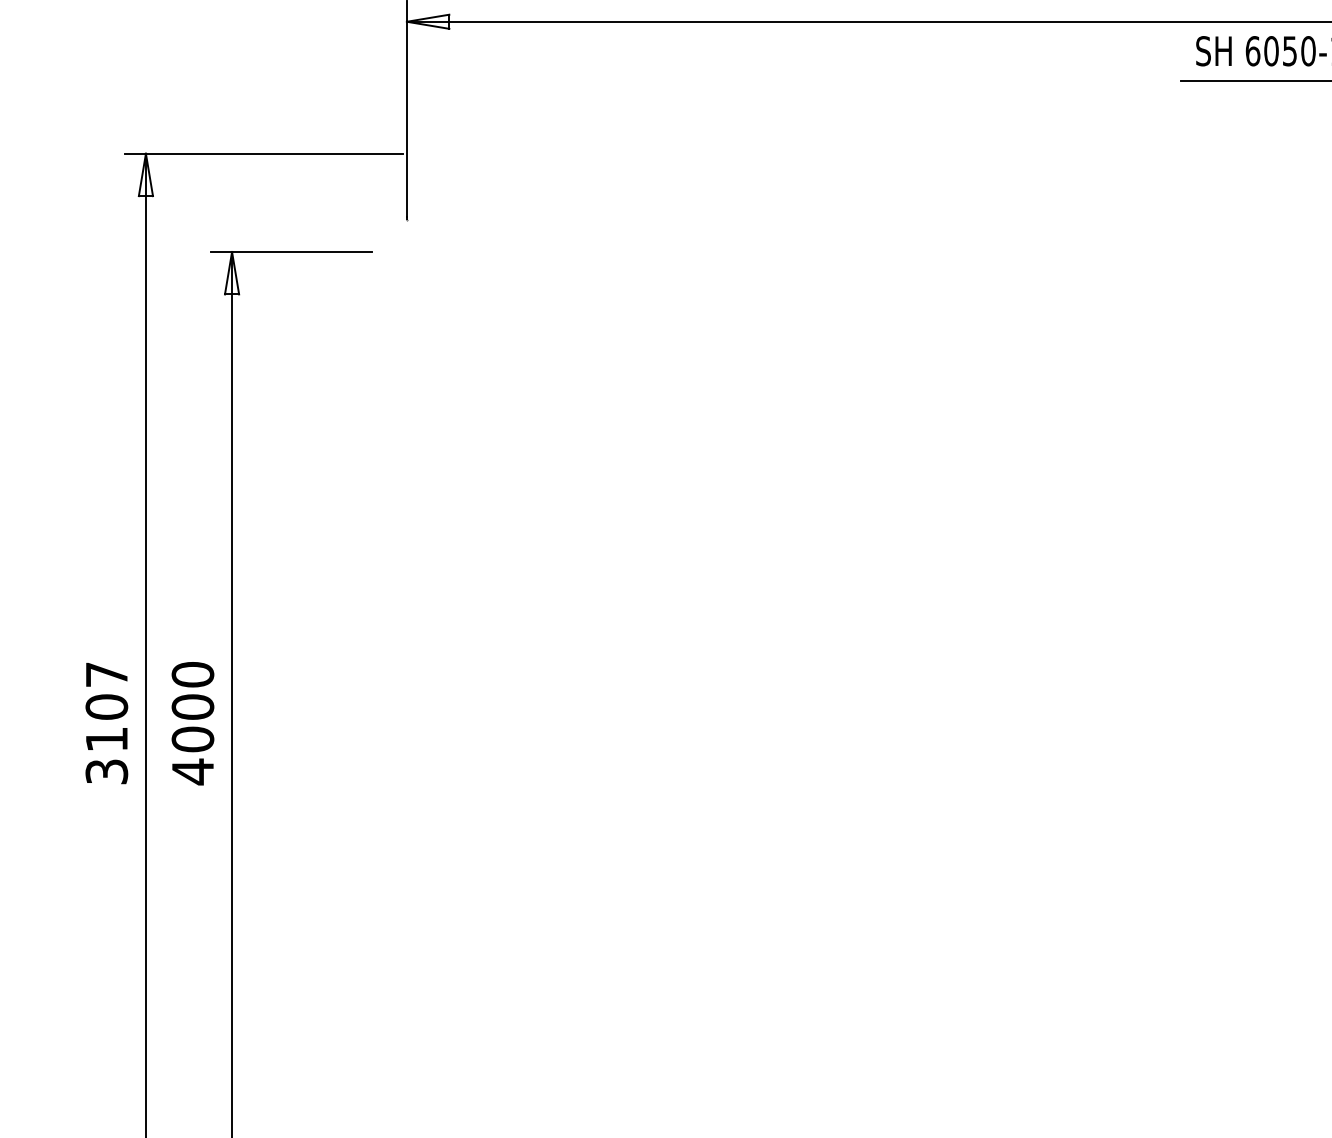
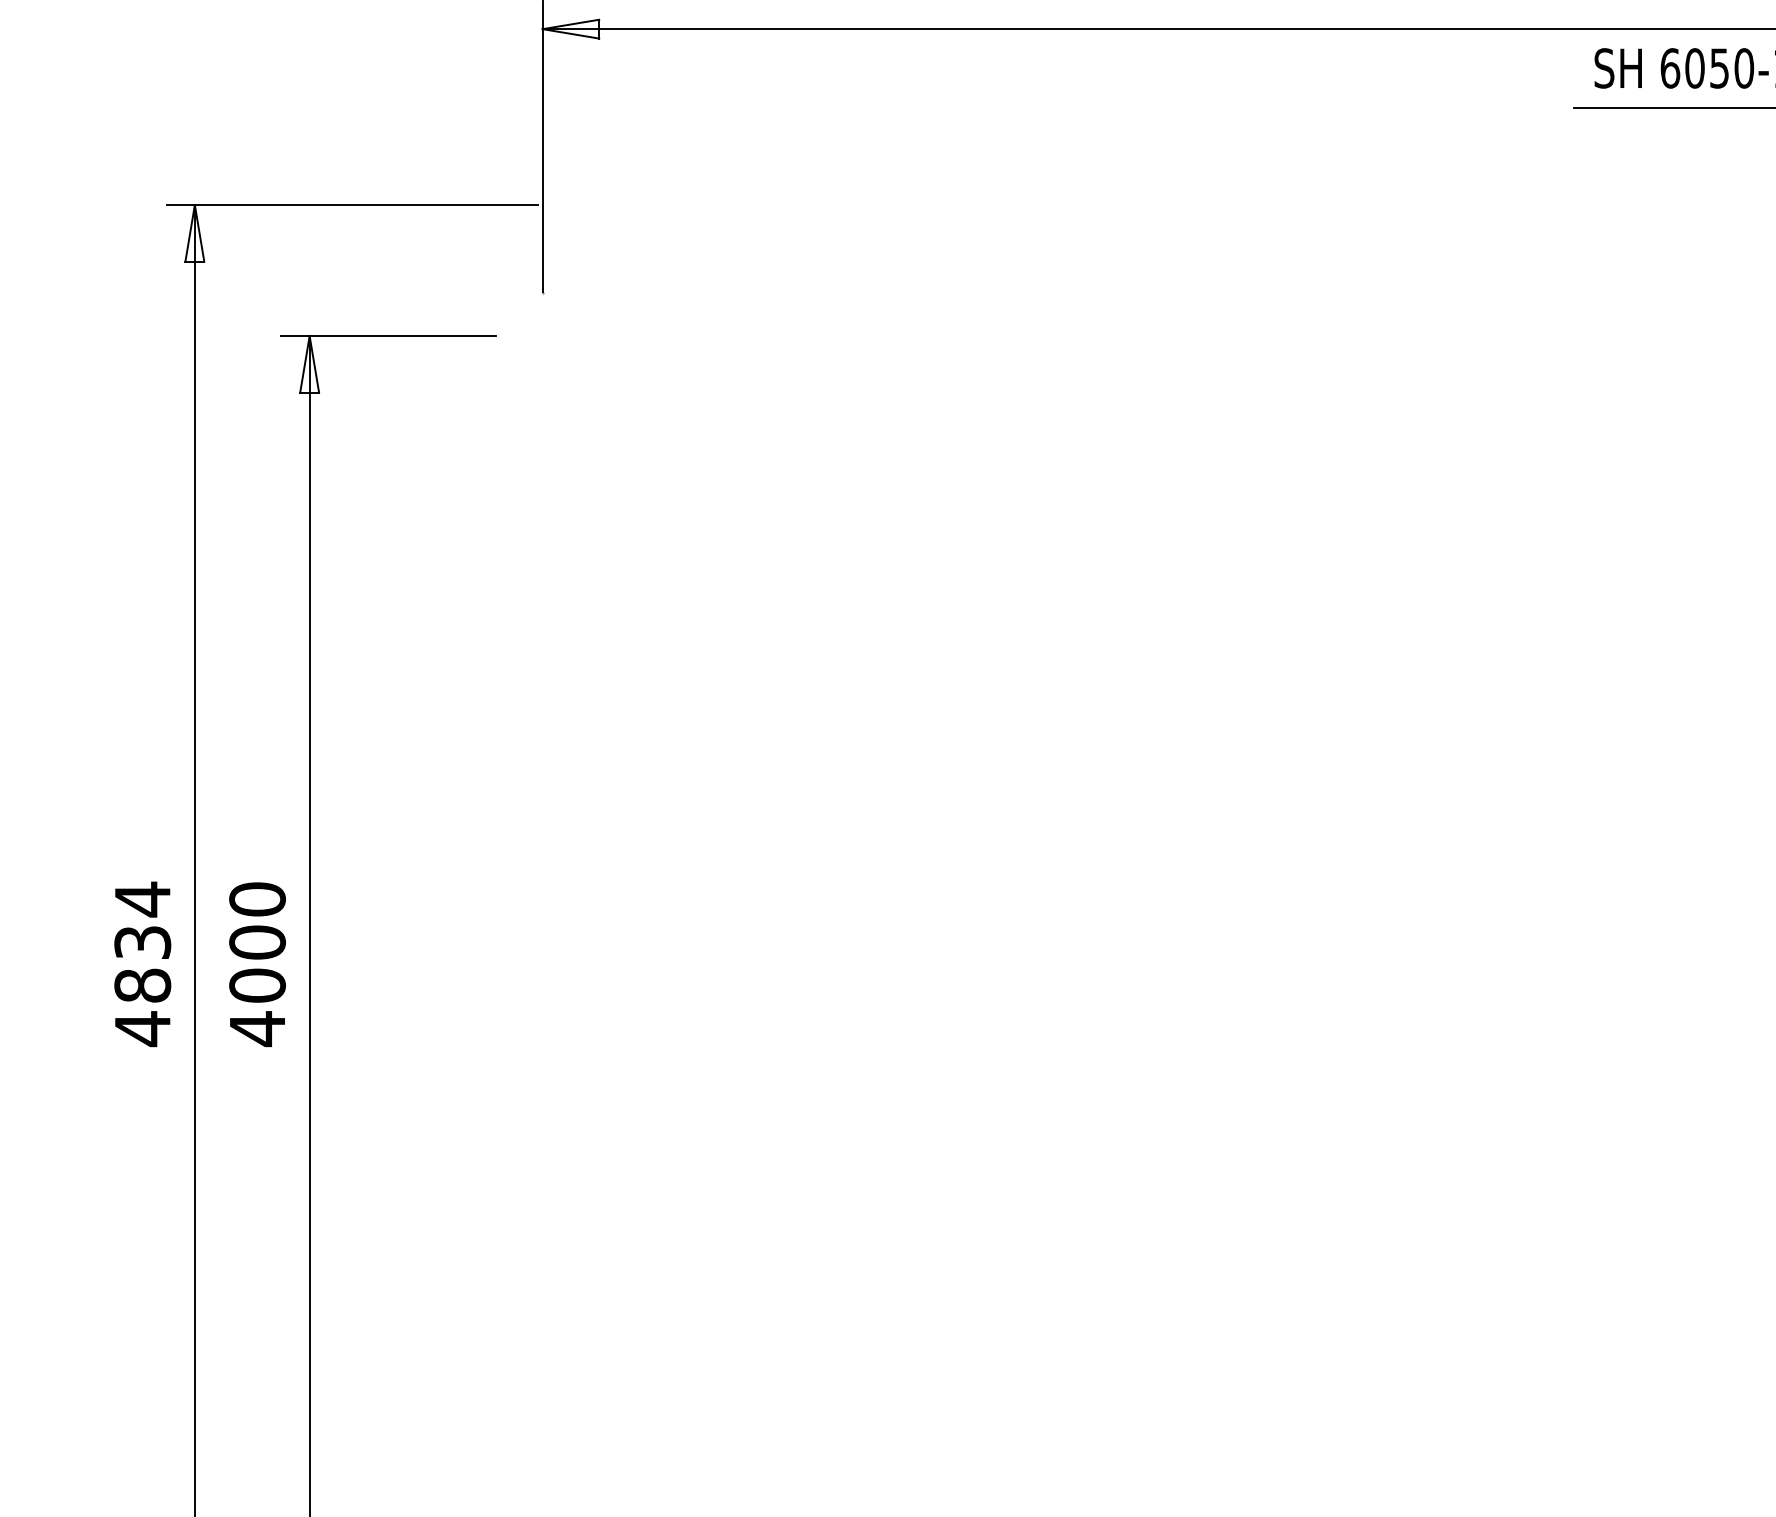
text: (106, 723) -> (142, 964), 3107 -> 4834

